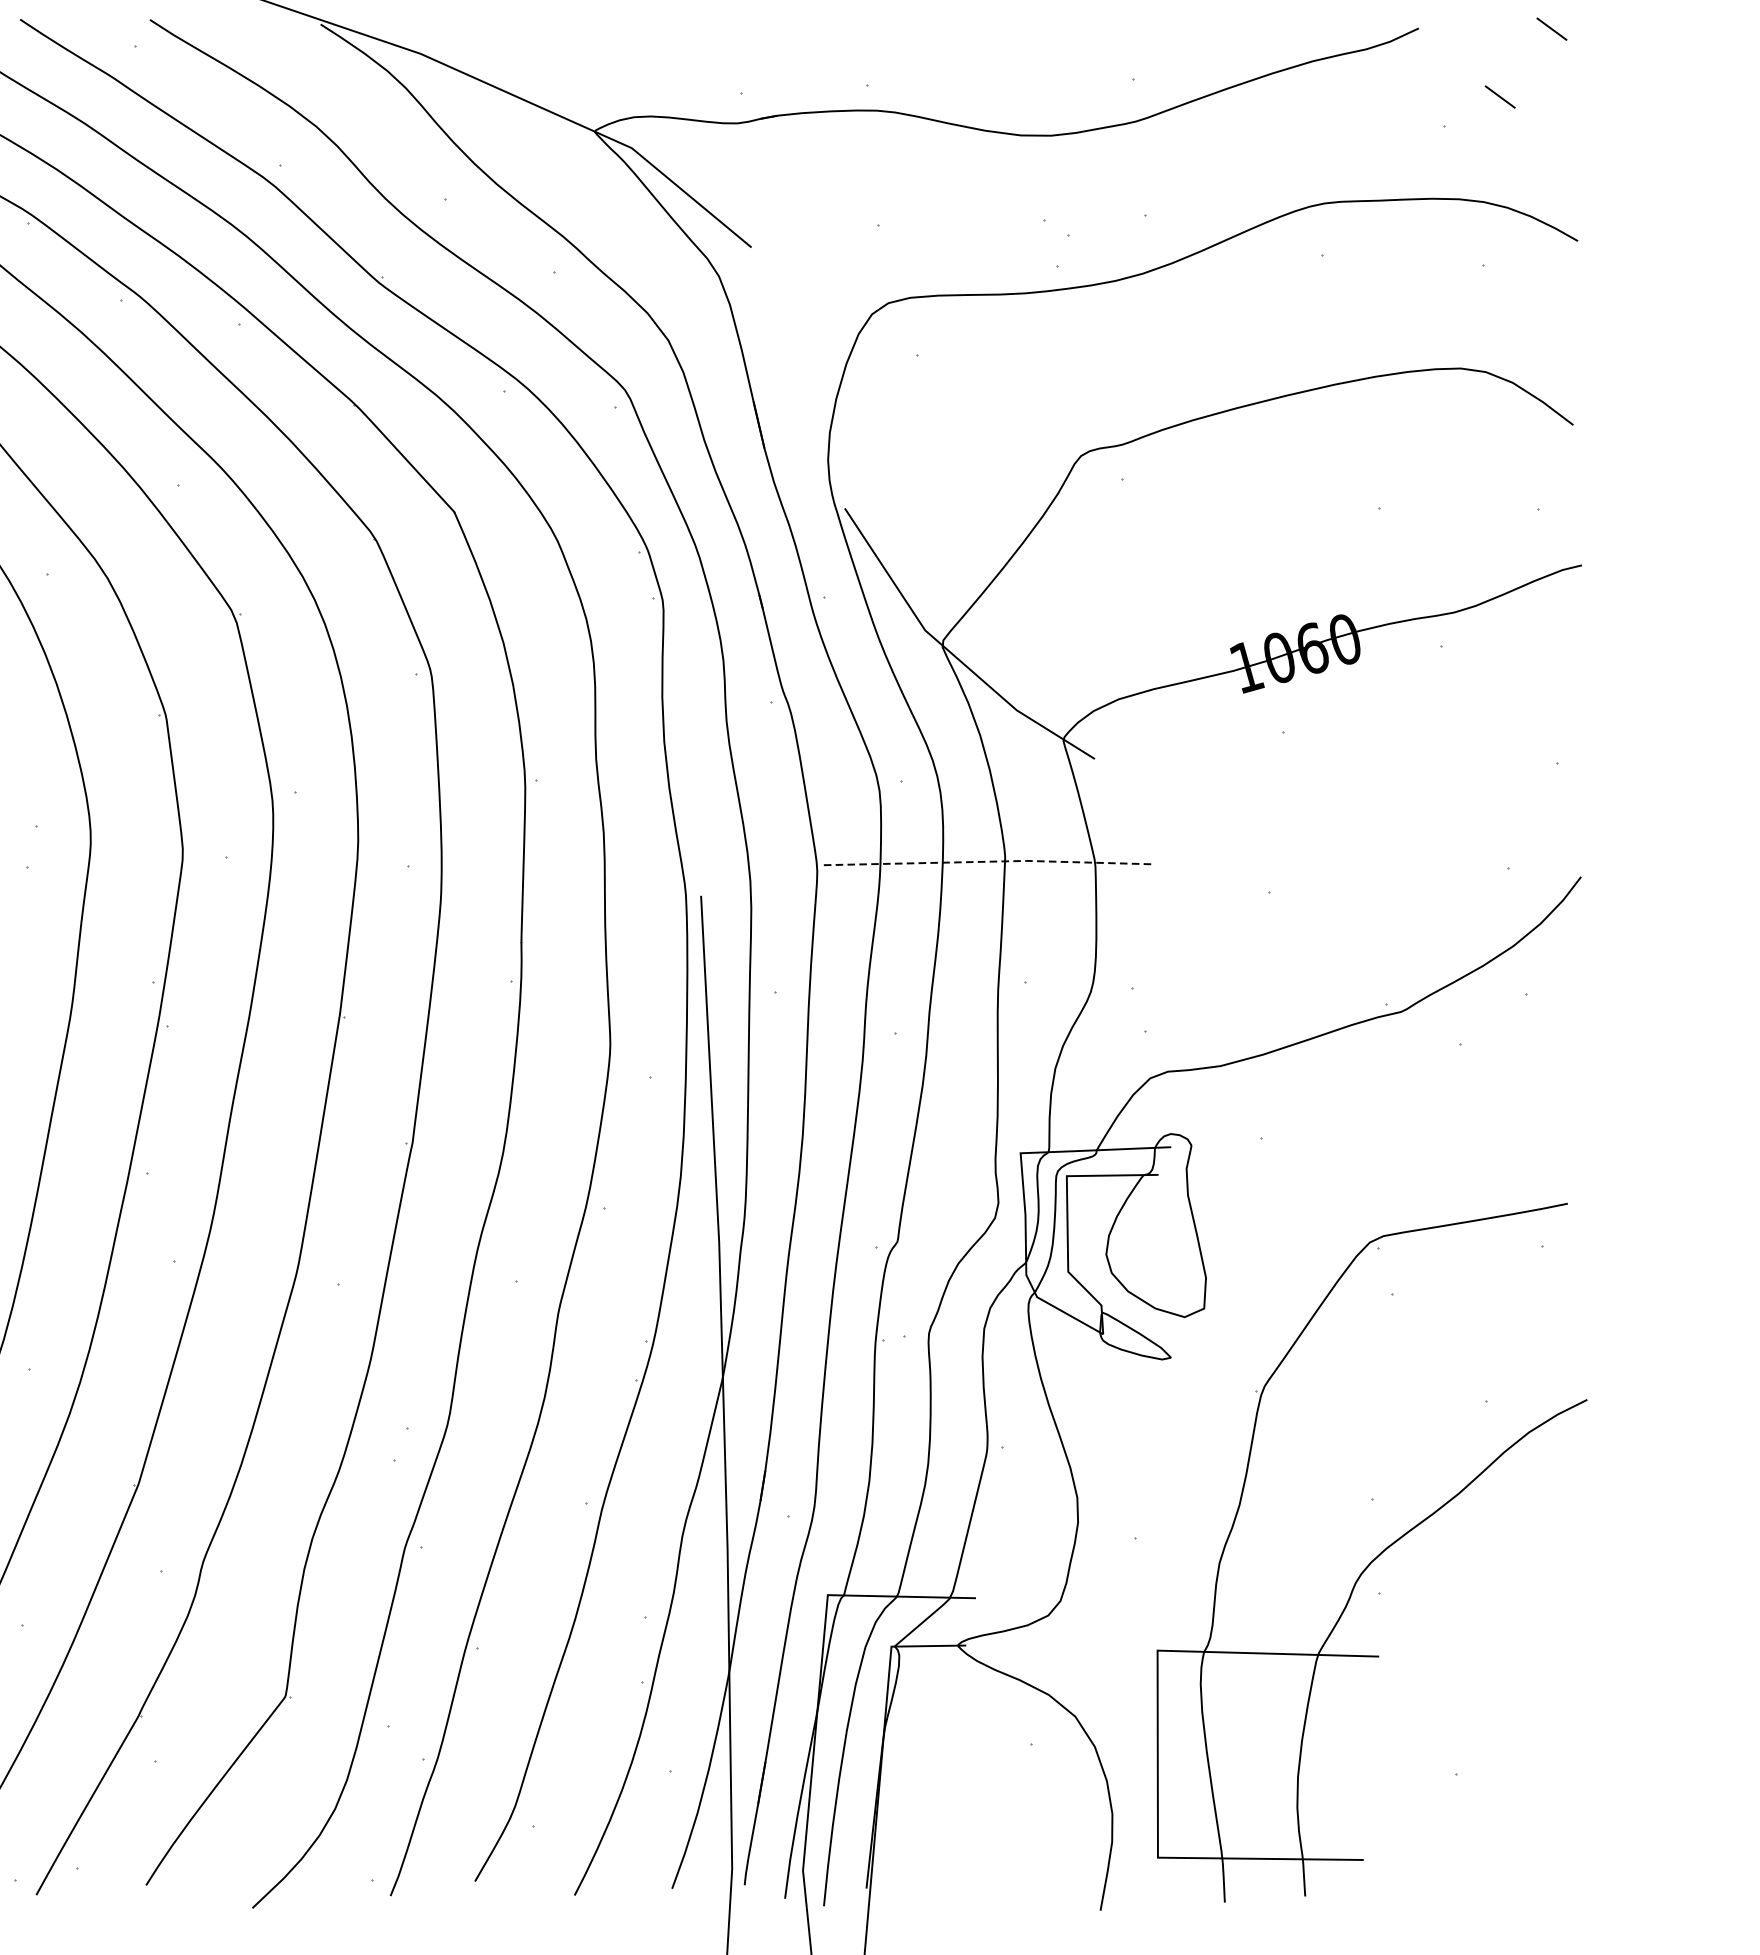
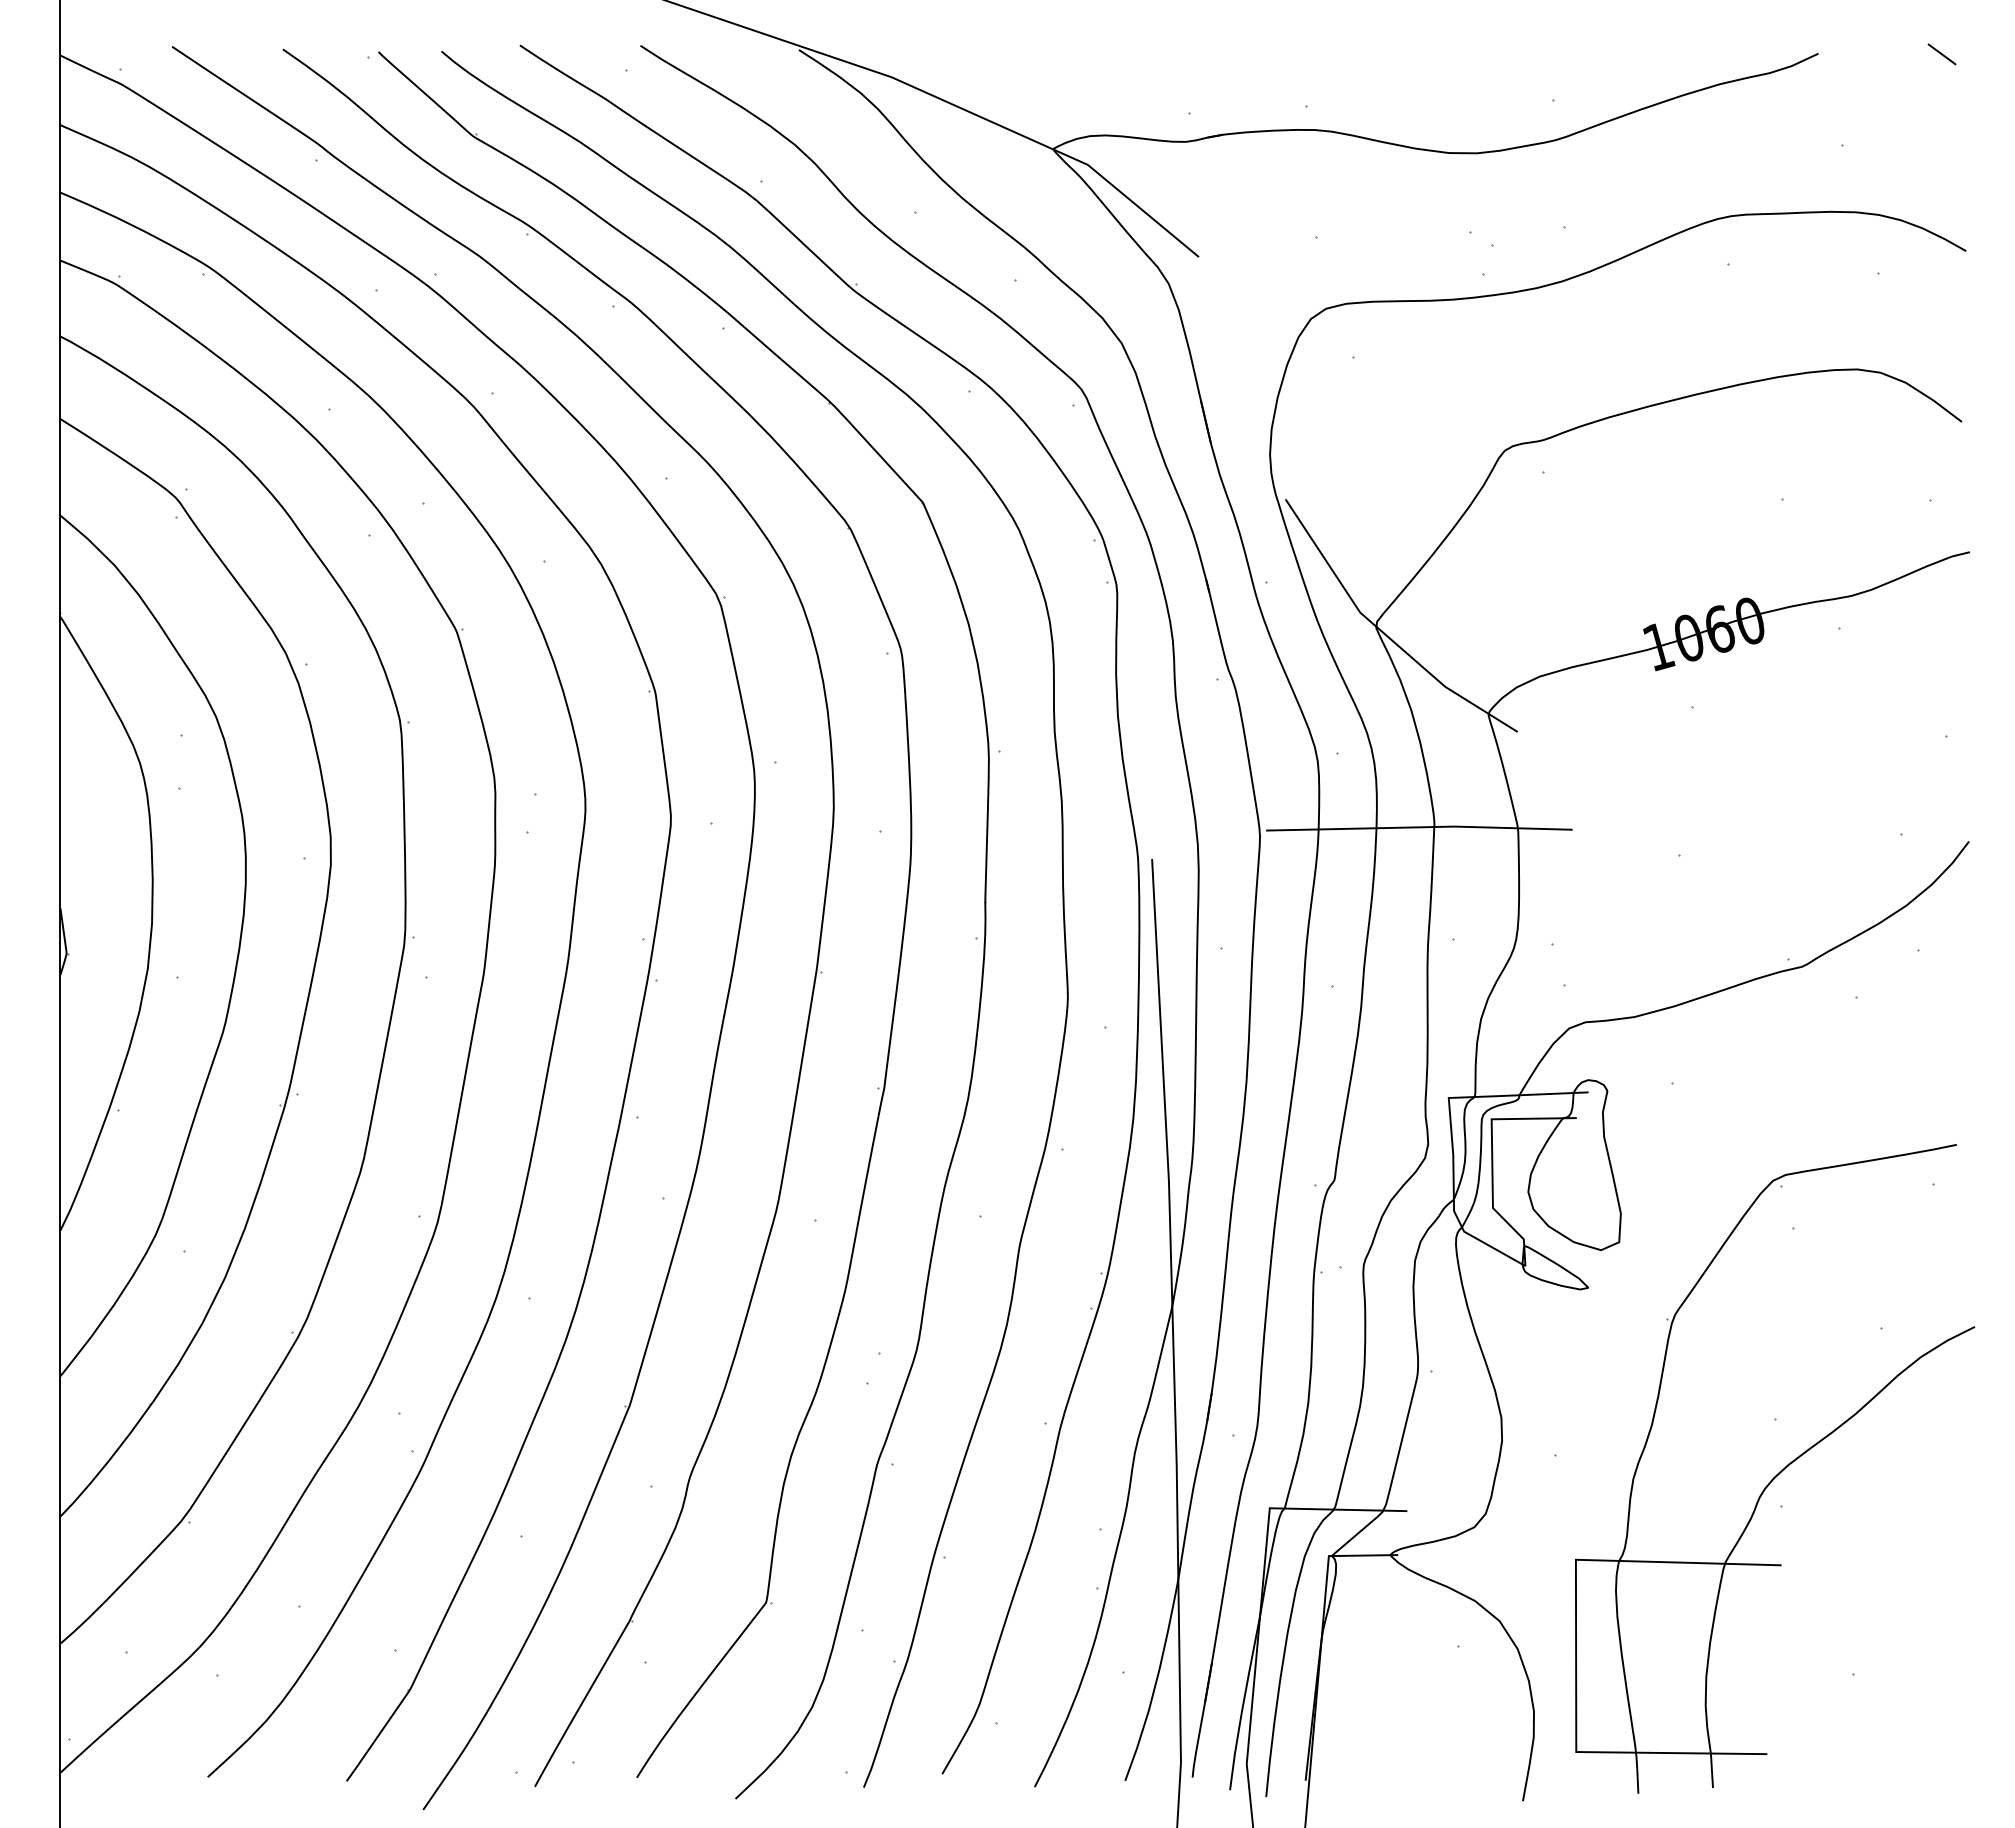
line: (1499, 97) -> (1893, 117), removed
line: (990, 861) -> (1420, 827), dashed -> solid

